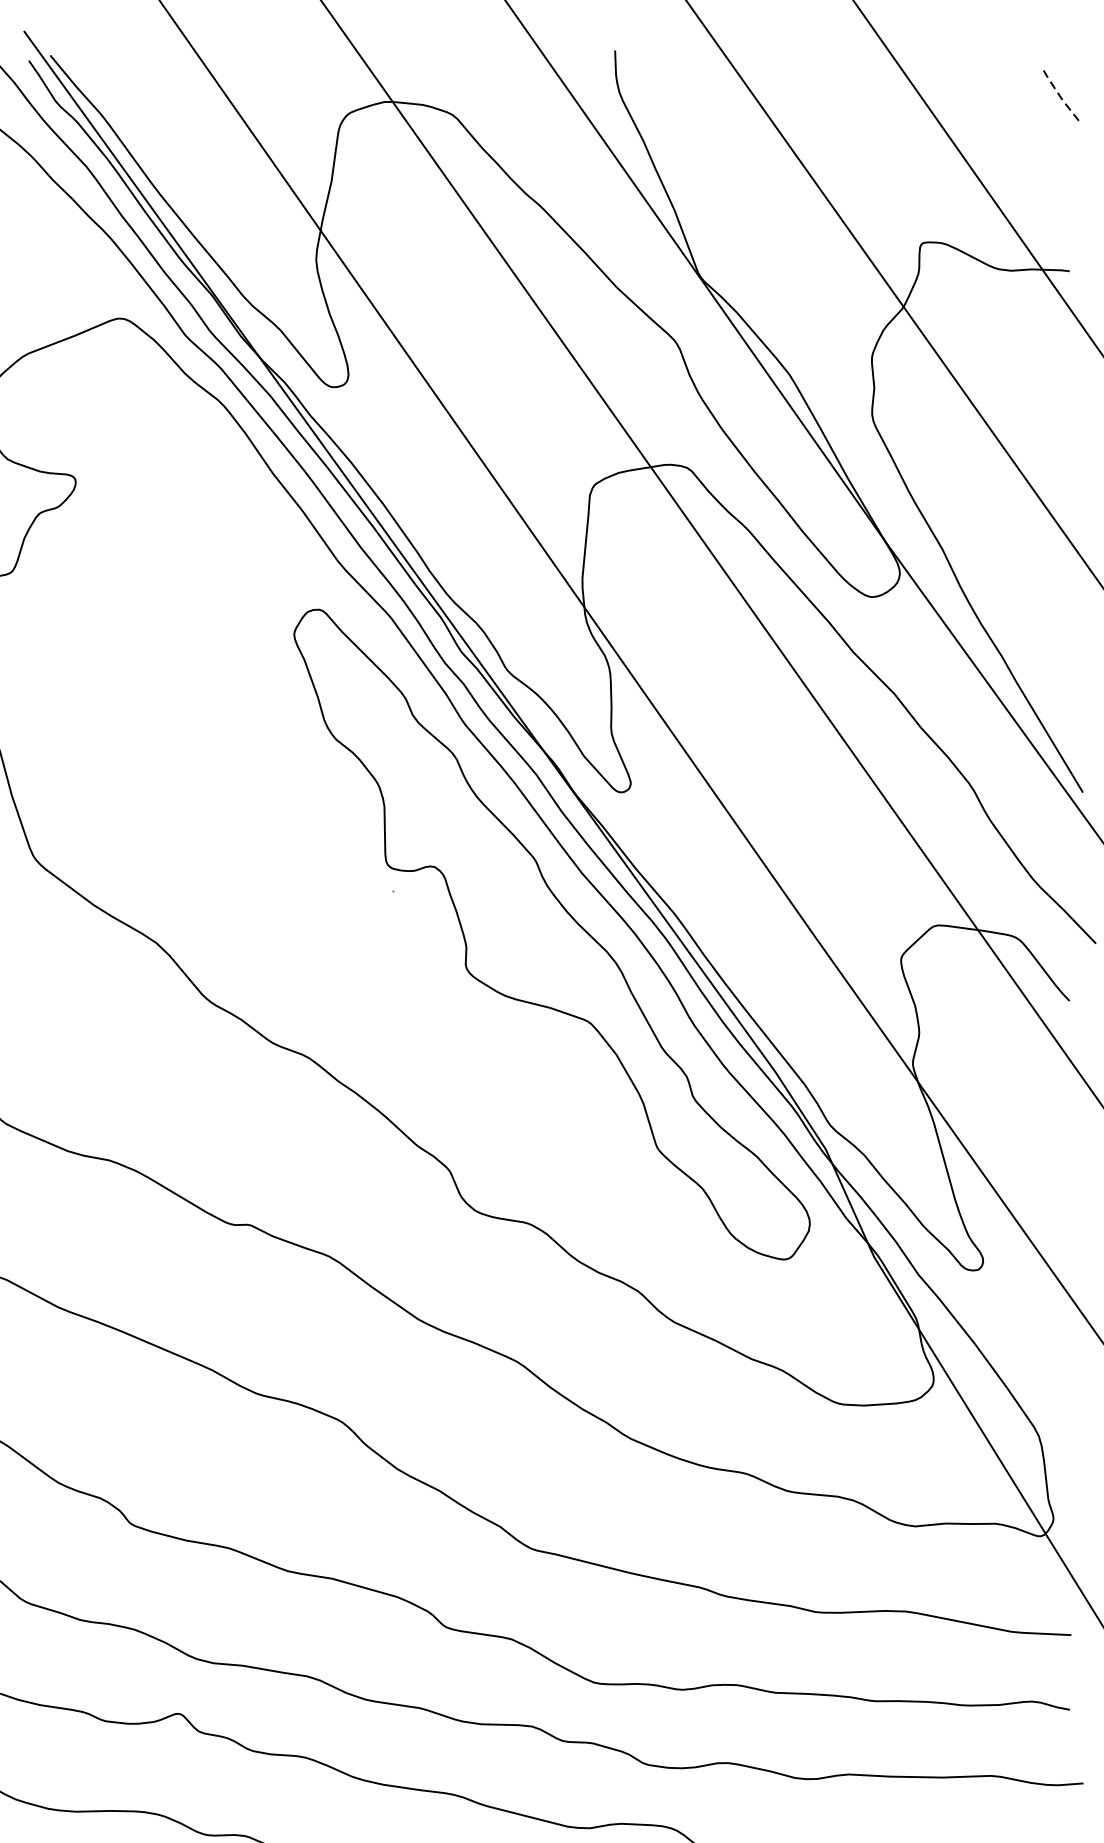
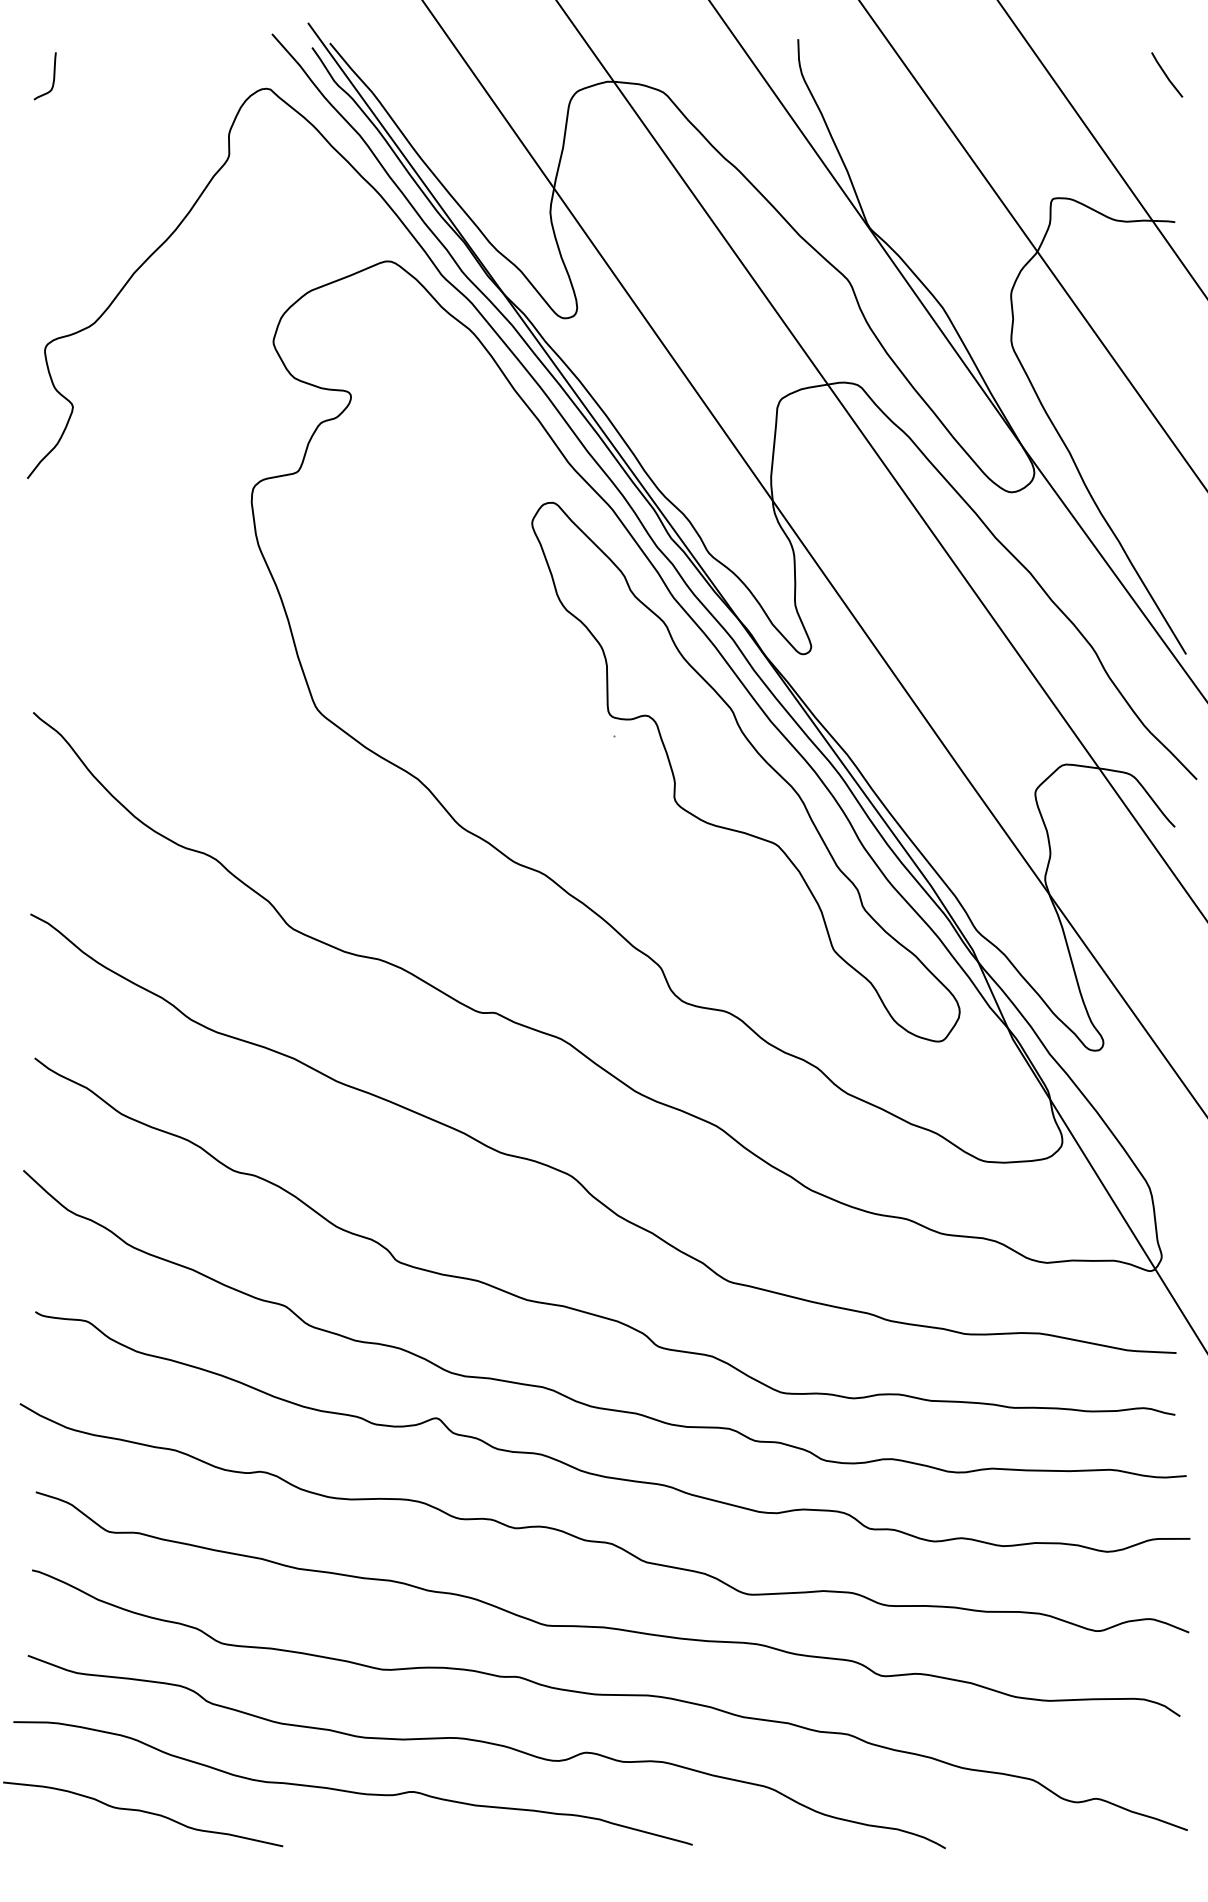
line: (1059, 94) -> (1166, 75), dashed -> solid

